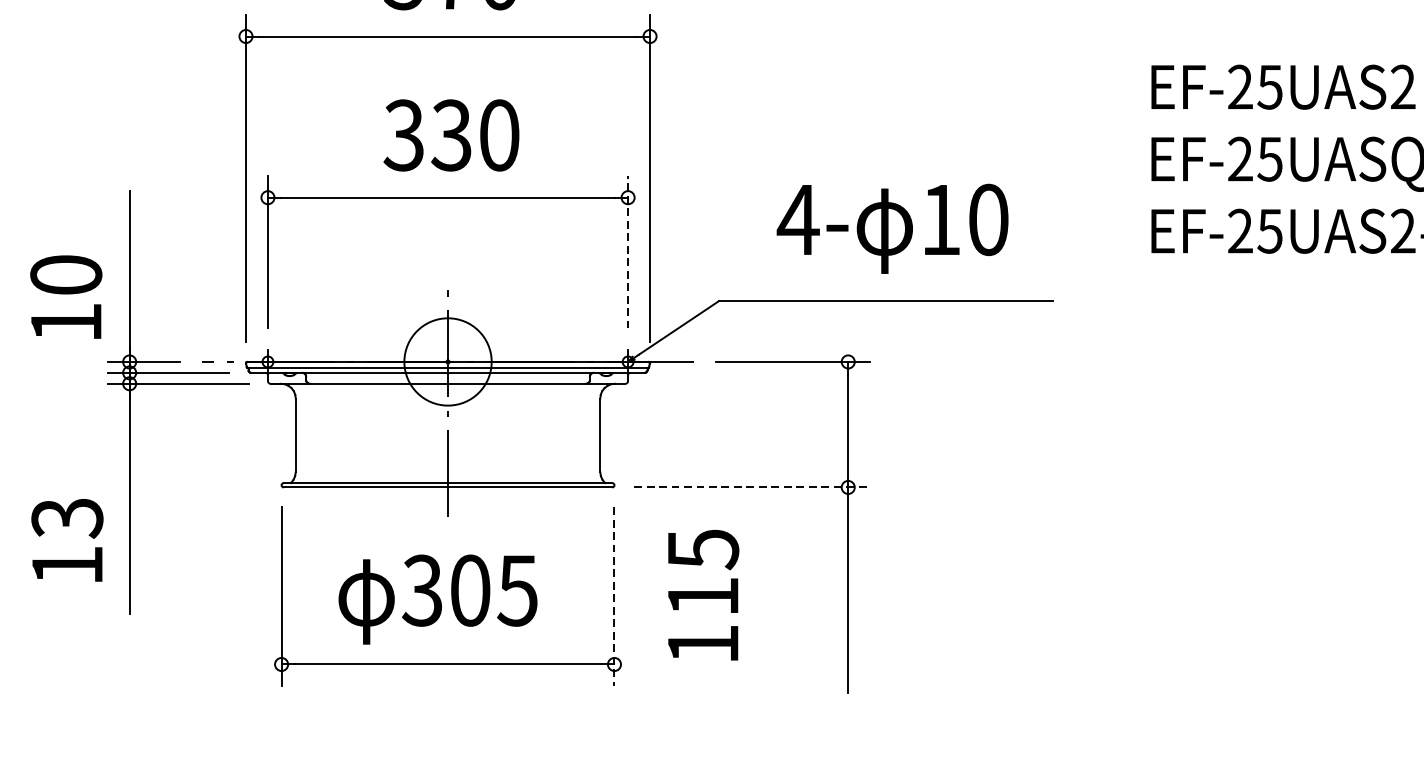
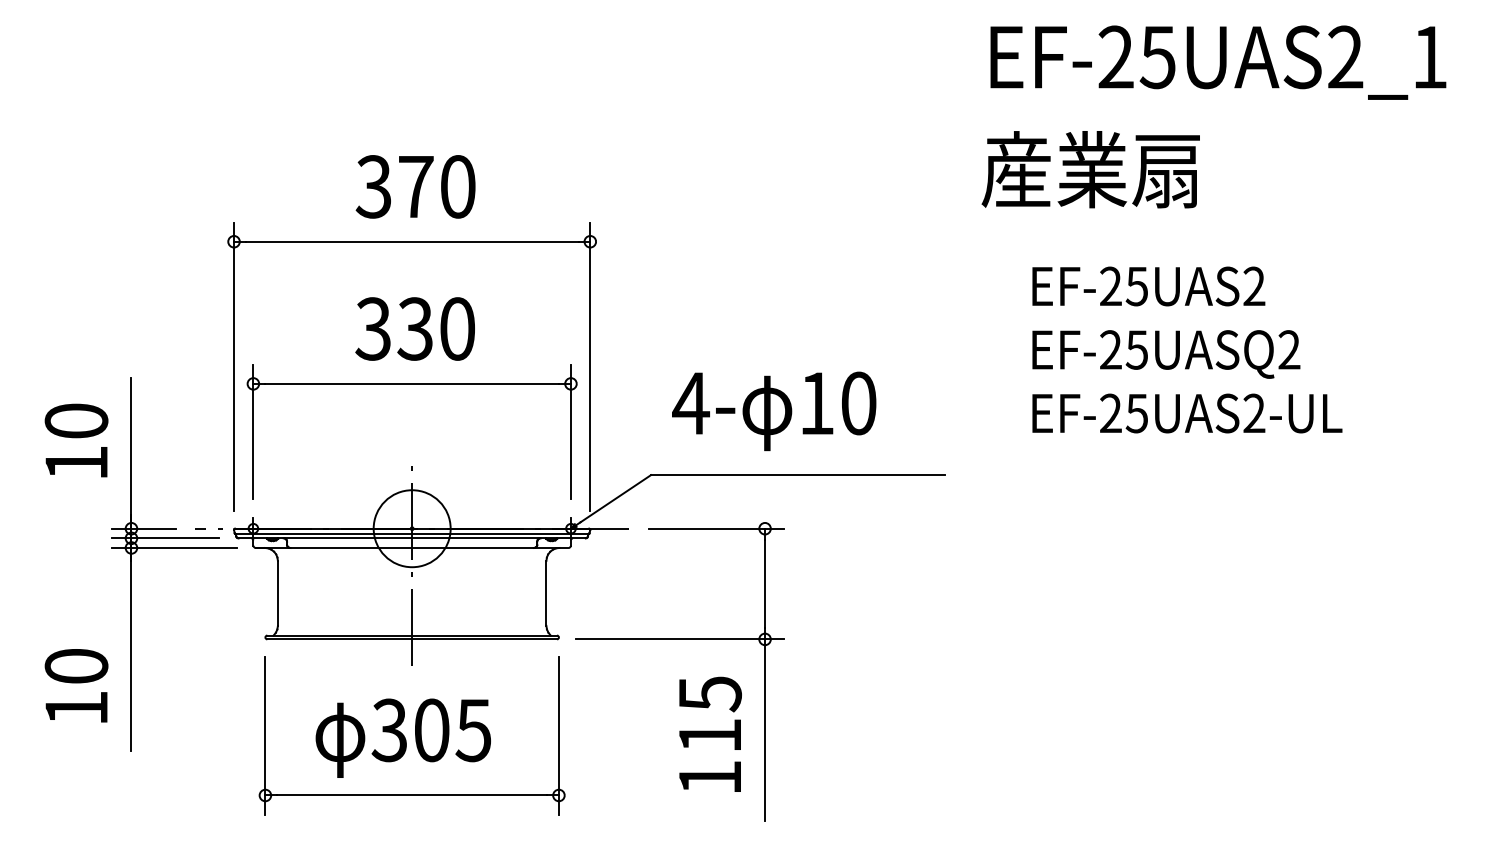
text: (892, 229) -> (774, 411), moved
line: (627, 251) -> (570, 431), dashed -> solid
text: (66, 297) -> (76, 440), moved
line: (752, 487) -> (680, 639), dashed -> solid
text: (67, 518) -> (76, 666), 13 -> 10
text: (703, 594) -> (710, 733), moved
line: (613, 597) -> (558, 736), dashed -> solid

